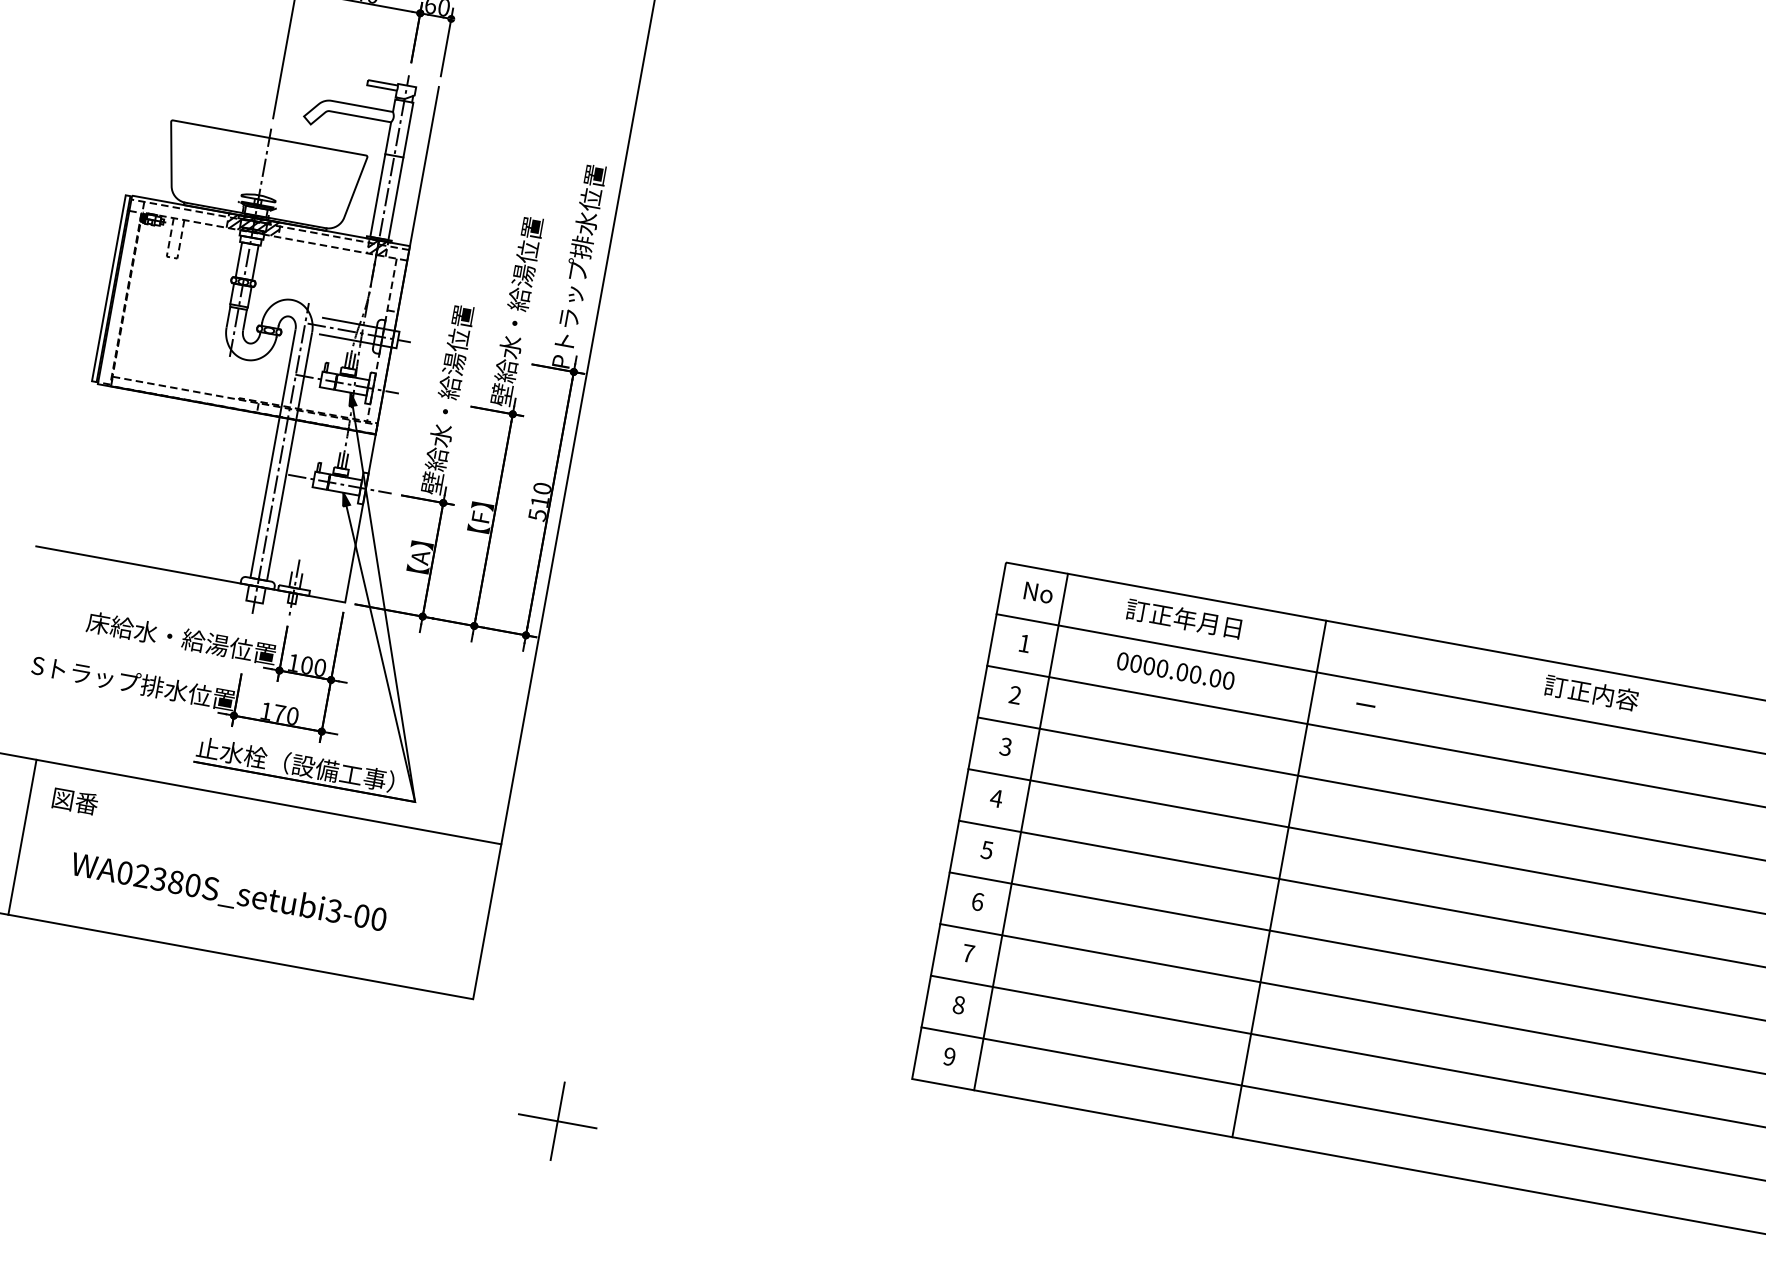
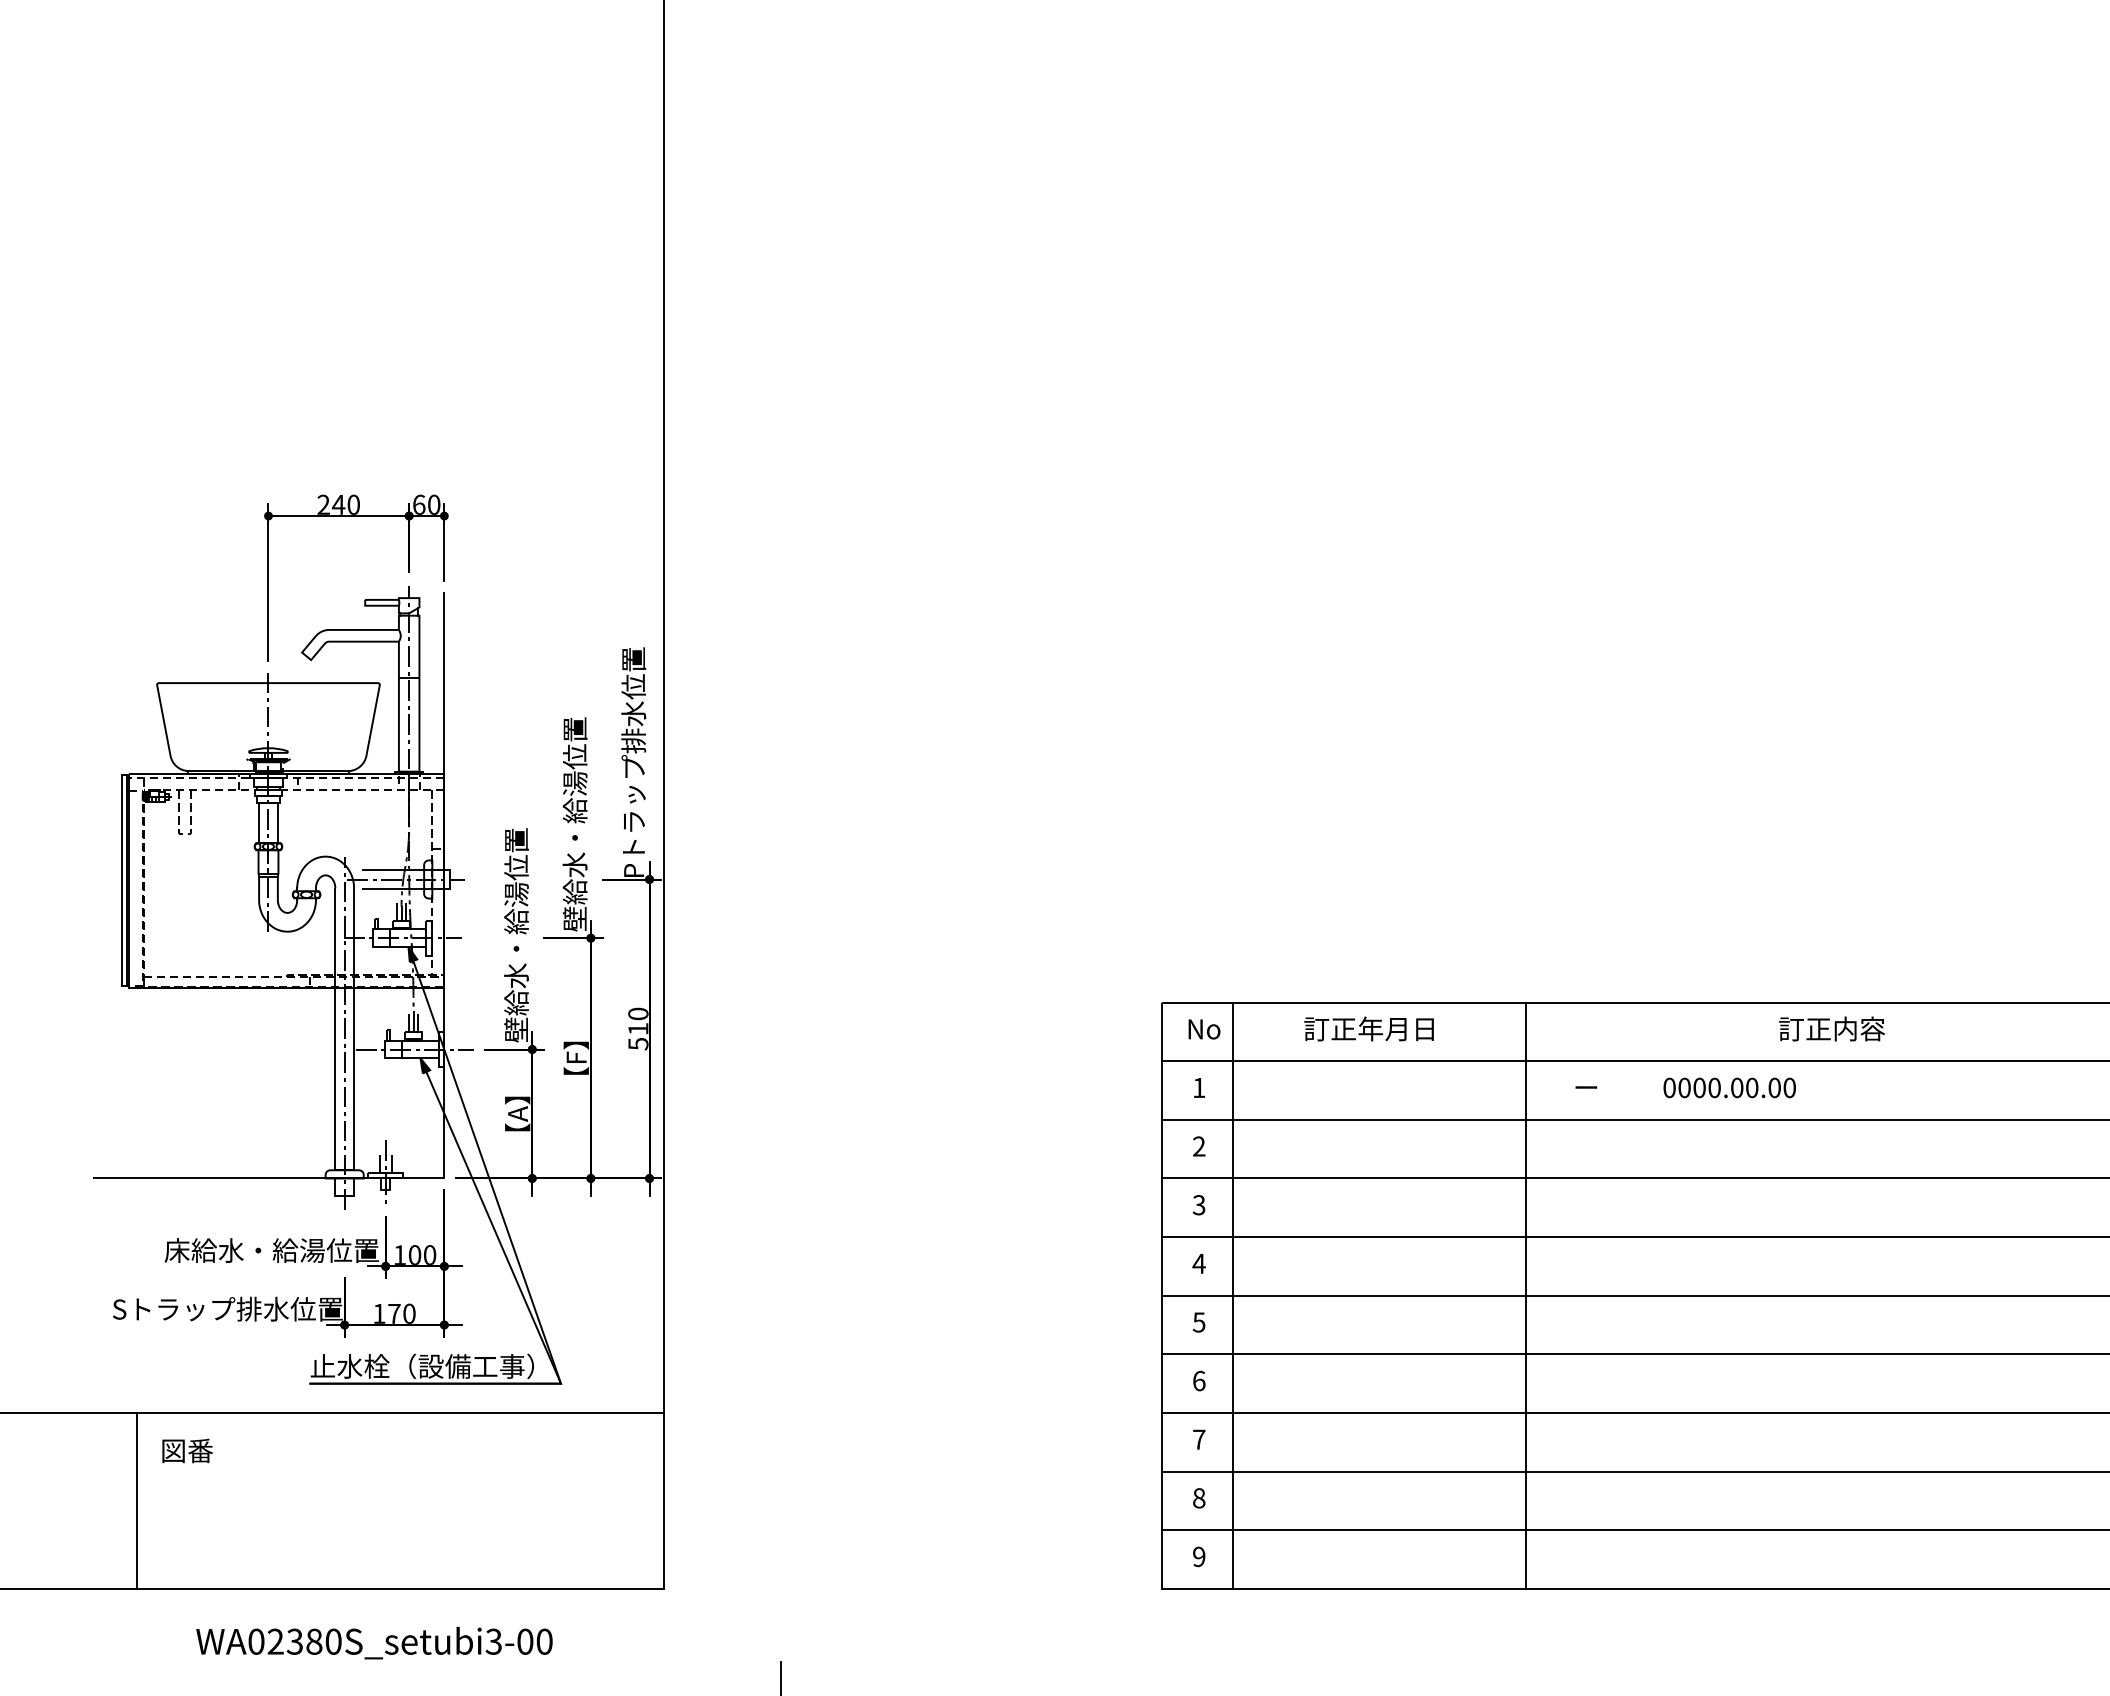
hatch: (253, 224) -> (268, 781), removed
hatch: (377, 247) -> (408, 781), removed
text: (1175, 670) -> (1729, 1087), moved
text: (228, 892) -> (374, 1642), moved

